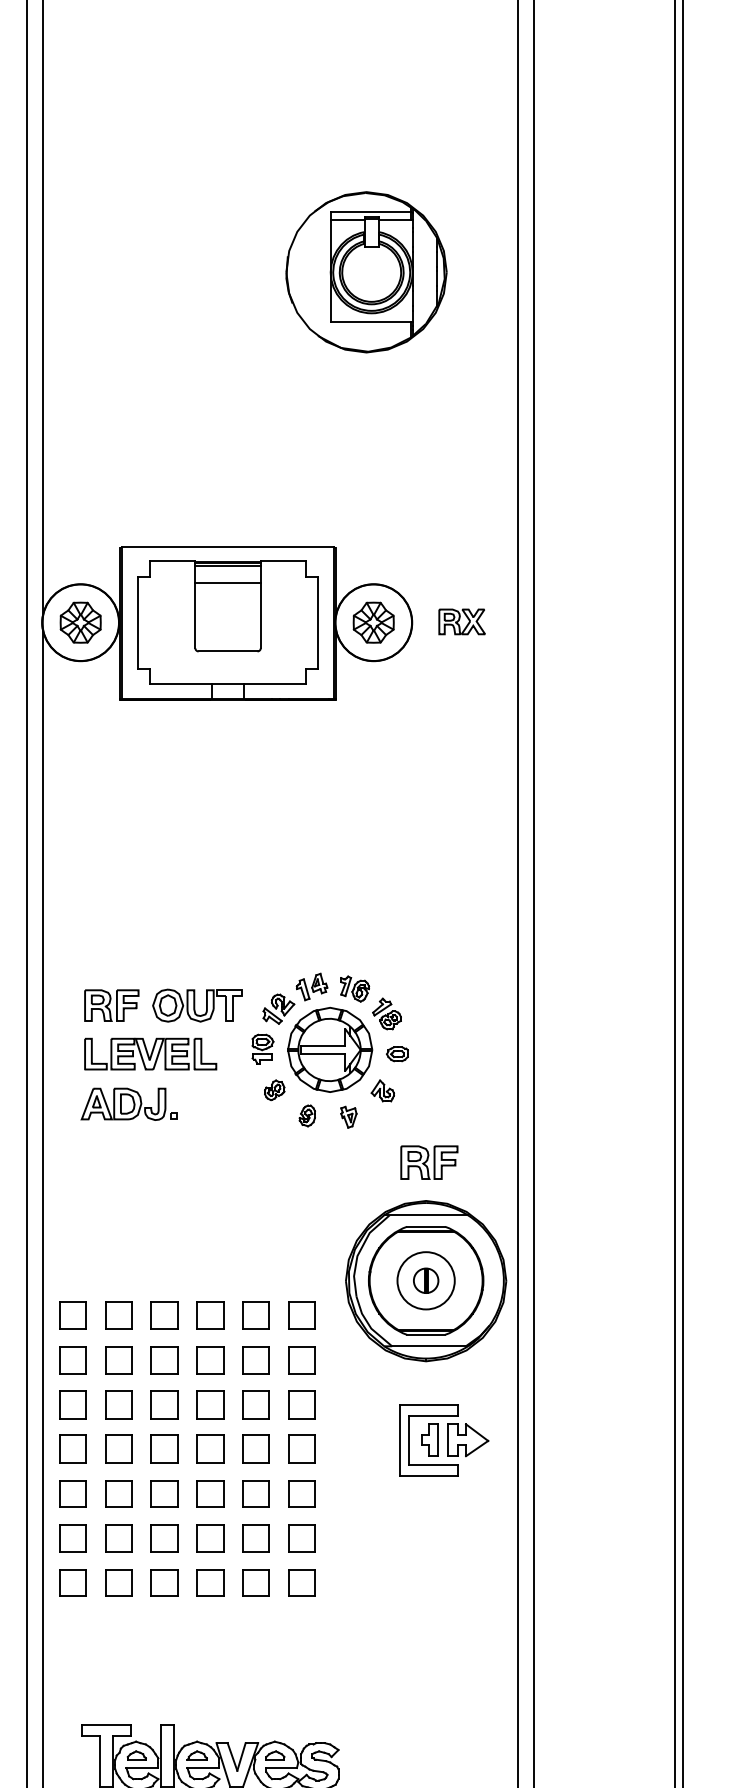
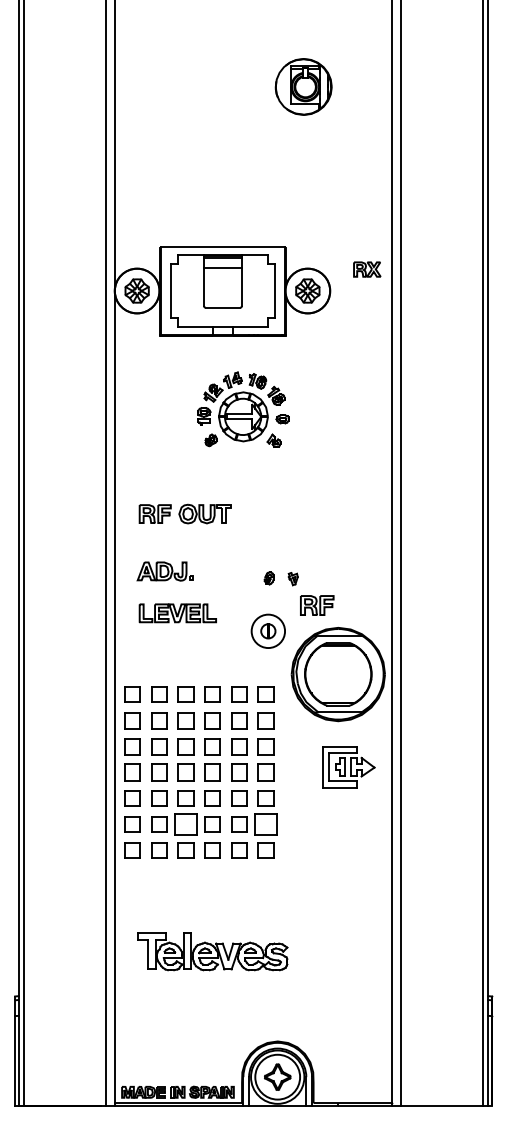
part: (366, 271) -> (303, 86), size x0.6
part: (462, 621) -> (367, 269), moved
part: (330, 1037) -> (243, 409), moved
part: (149, 1054) -> (177, 613), moved
part: (429, 1162) -> (317, 605), moved
part: (424, 1279) -> (267, 630), moved
part: (163, 1538) -> (185, 824), size x1.4
part: (301, 1538) -> (265, 824), size x1.4

